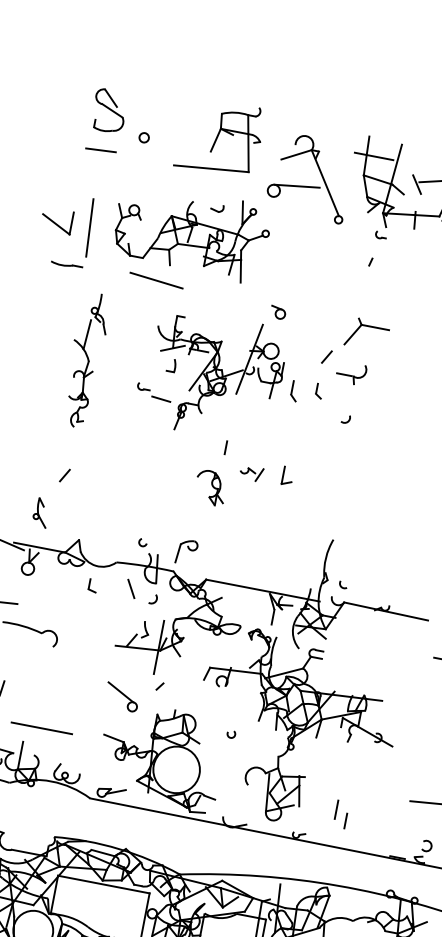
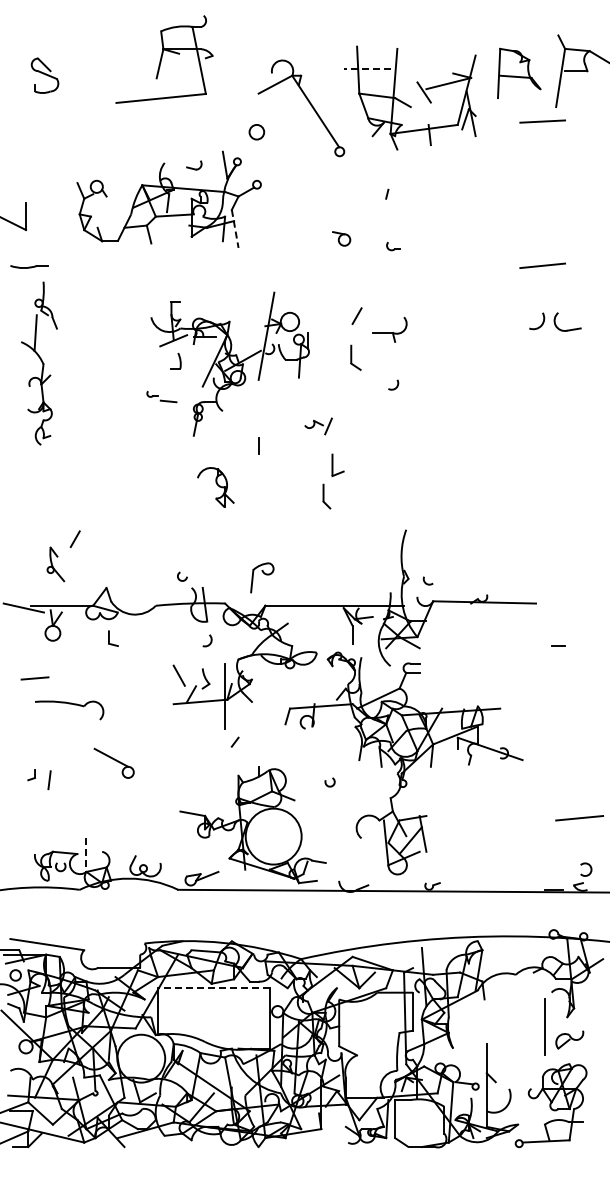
part: (109, 110) -> (44, 75), size x0.7
circle: (143, 137) -> (91, 98), removed
part: (220, 137) -> (164, 59), moved
line: (100, 150) -> (43, 123), removed
line: (373, 156) -> (366, 69), solid -> dashed
line: (297, 186) -> (283, 121), removed
line: (89, 227) -> (48, 217), removed
part: (381, 235) -> (393, 246), moved
line: (241, 267) -> (235, 229), solid -> dashed
line: (156, 280) -> (138, 264), removed
part: (278, 312) -> (341, 238), moved
part: (368, 326) -> (399, 270), removed
part: (85, 360) -> (39, 363), moved
part: (319, 390) -> (355, 357), size x1.4
part: (294, 391) -> (326, 496), moved
part: (154, 392) -> (161, 396), size x0.7
part: (251, 473) -> (318, 426), moved
line: (64, 474) -> (74, 538), moved
part: (210, 487) -> (215, 487), moved
part: (187, 551) -> (262, 577), moved
part: (93, 585) -> (113, 638), moved
line: (130, 588) -> (178, 675), moved
part: (121, 696) -> (113, 762), moved
line: (41, 728) -> (105, 818), removed
line: (20, 755) -> (86, 855), solid -> dashed
line: (335, 809) -> (470, 847), removed
line: (345, 821) -> (484, 858), removed
line: (103, 884) -> (213, 988), solid -> dashed

